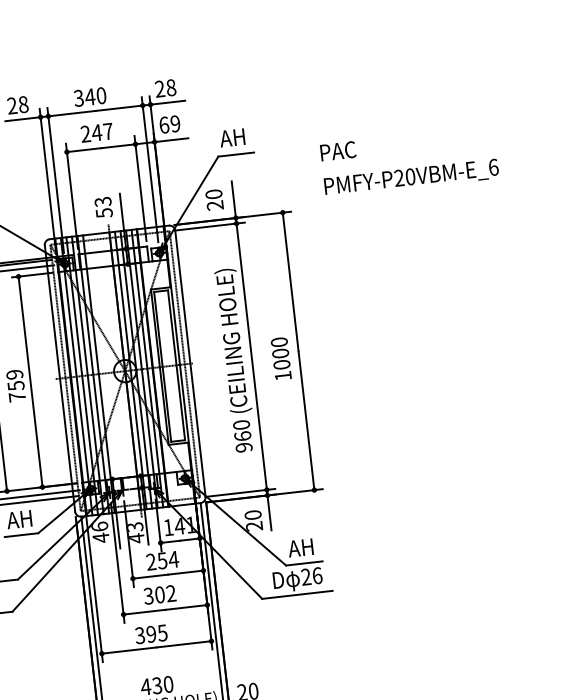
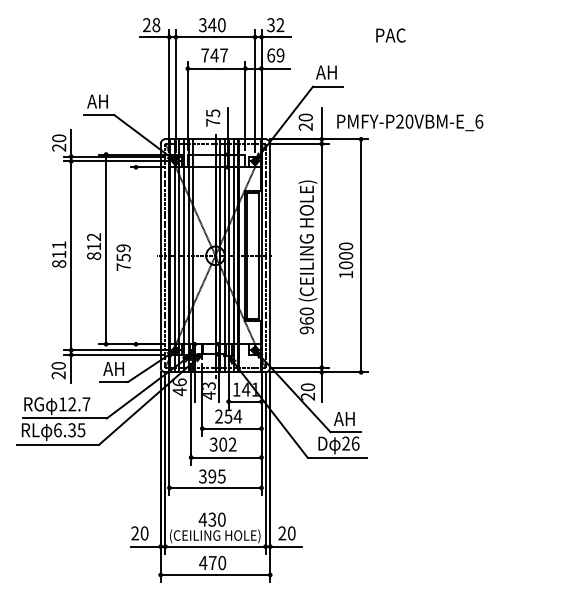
text: (165, 88) -> (275, 25), 28 -> 32
text: (86, 134) -> (205, 55), 247 -> 747
text: (337, 151) -> (390, 35), moved
text: (411, 177) -> (410, 122), moved
text: (104, 206) -> (213, 117), 53 -> 75
line: (31, 381) -> (136, 255), removed

